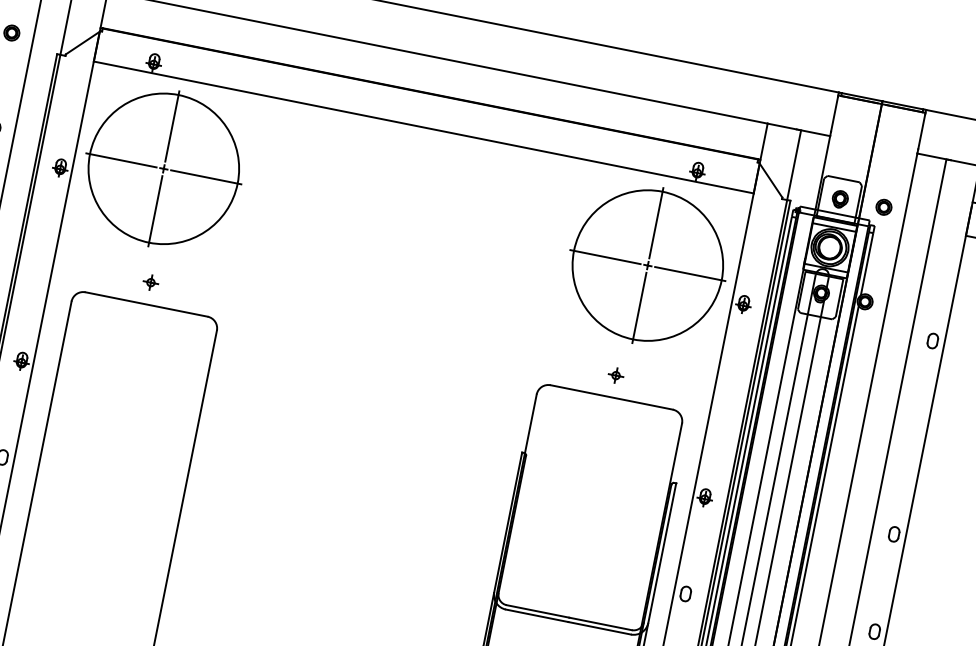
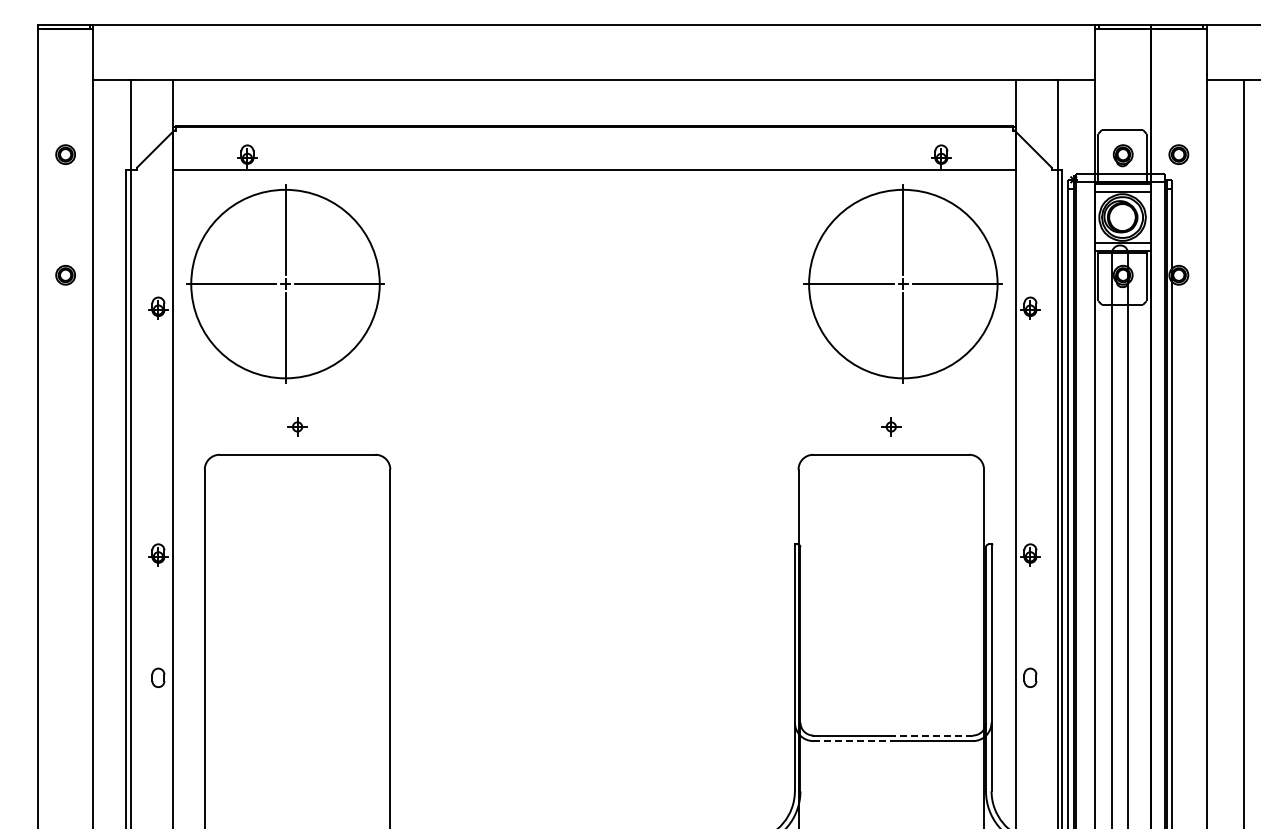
line: (537, 616) -> (853, 741), solid -> dashed
line: (600, 623) -> (933, 735), solid -> dashed

